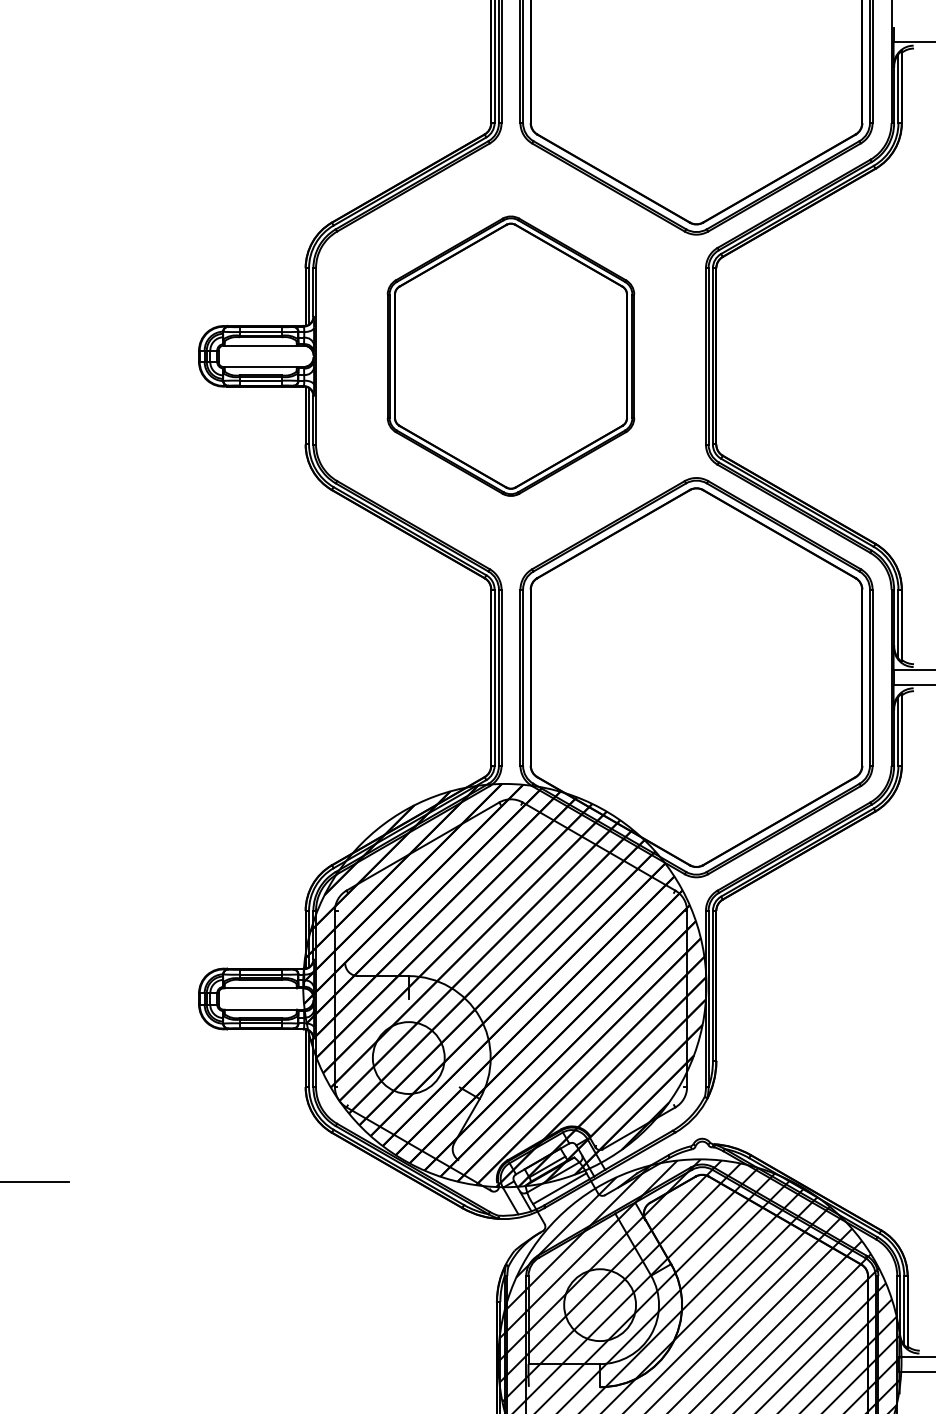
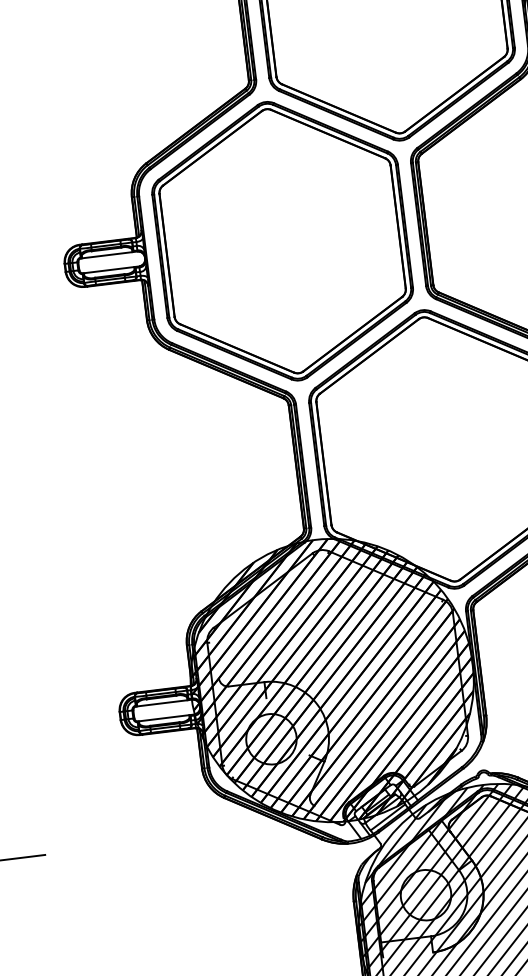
part: (510, 355) -> (282, 240), size x1.43

